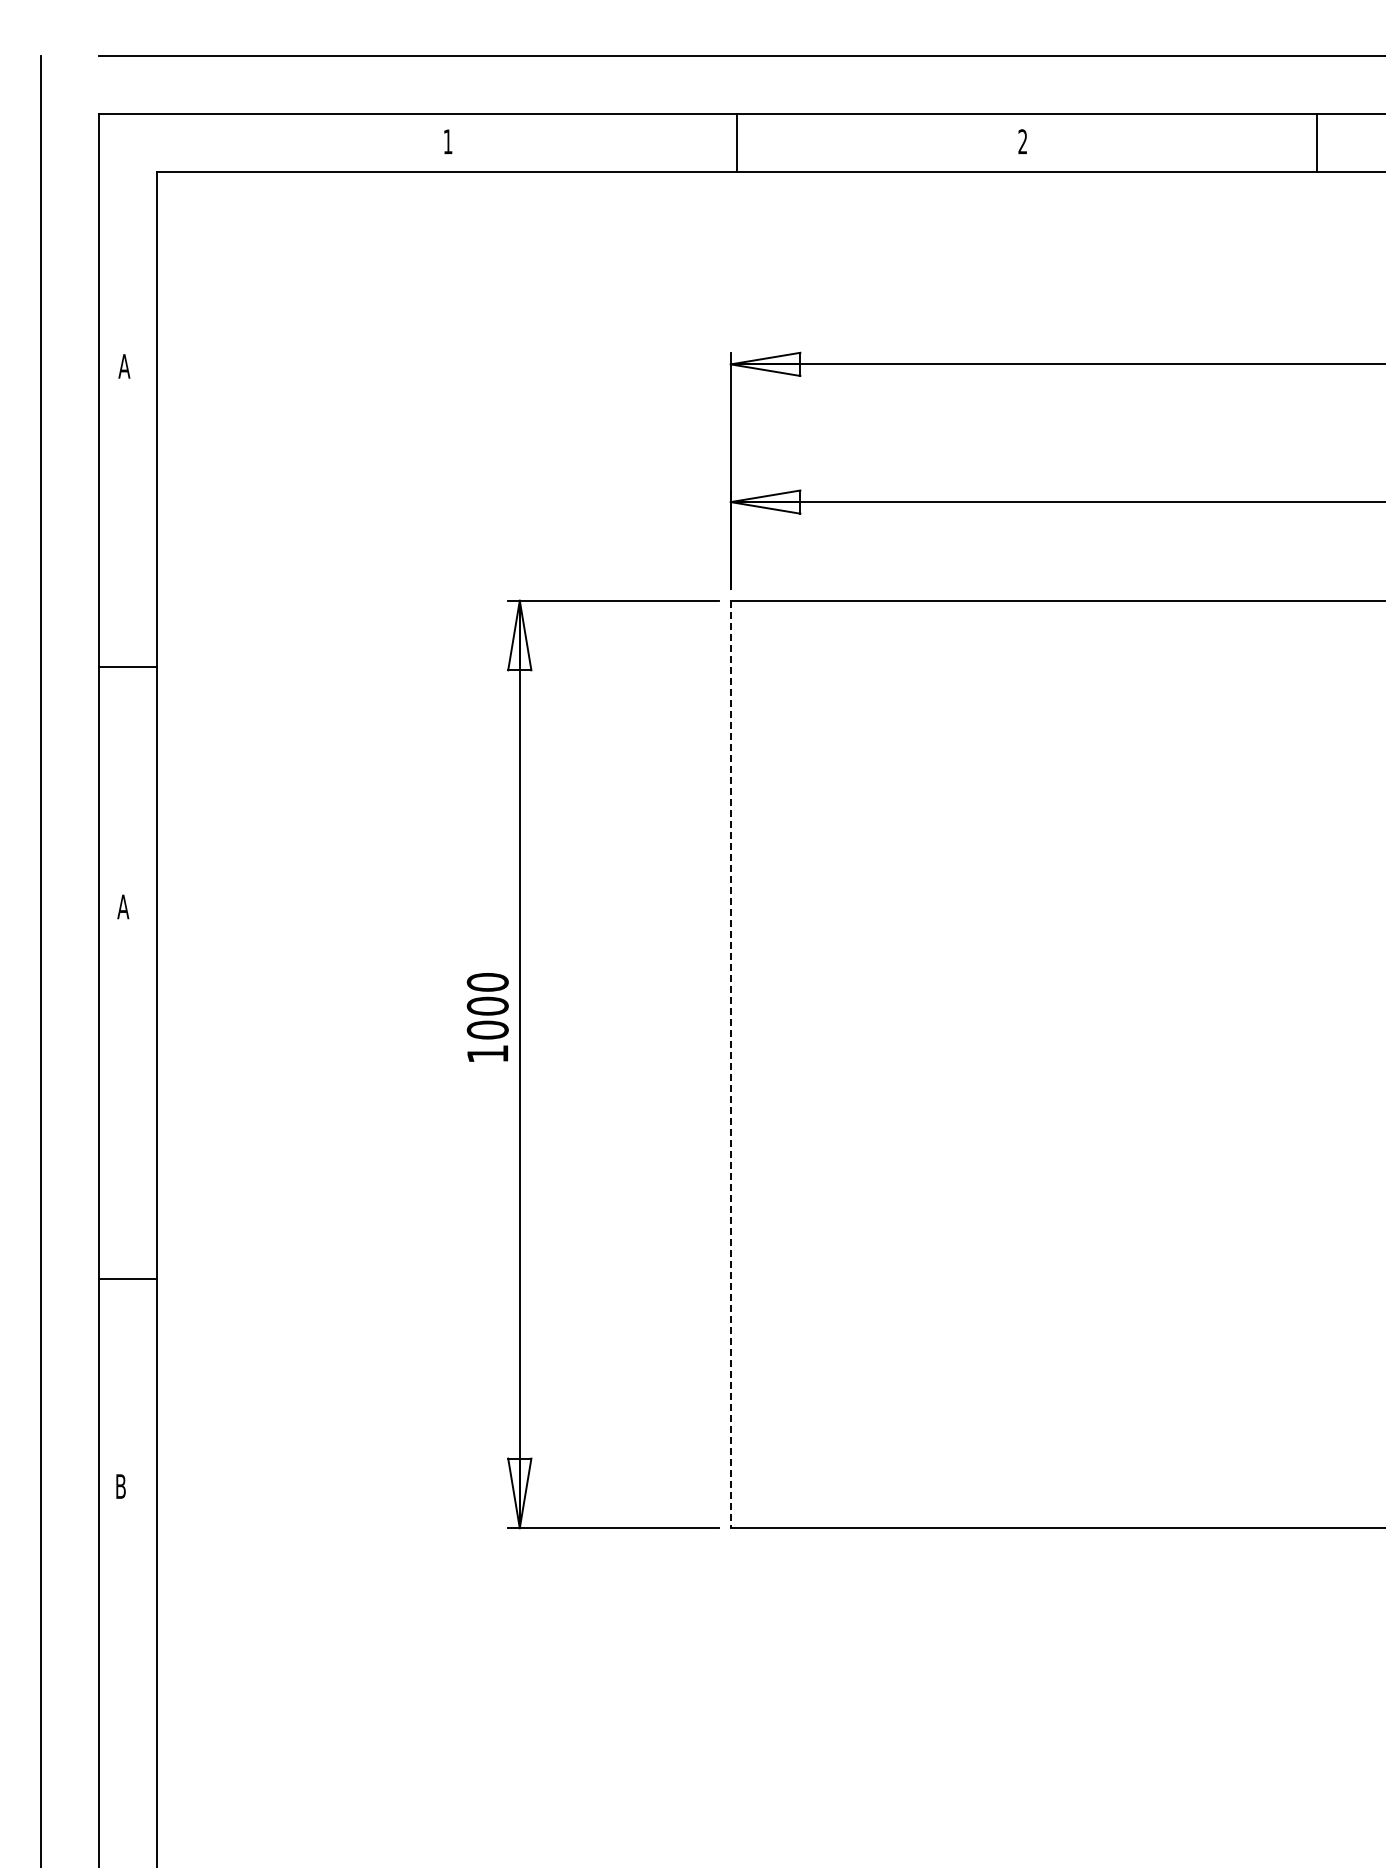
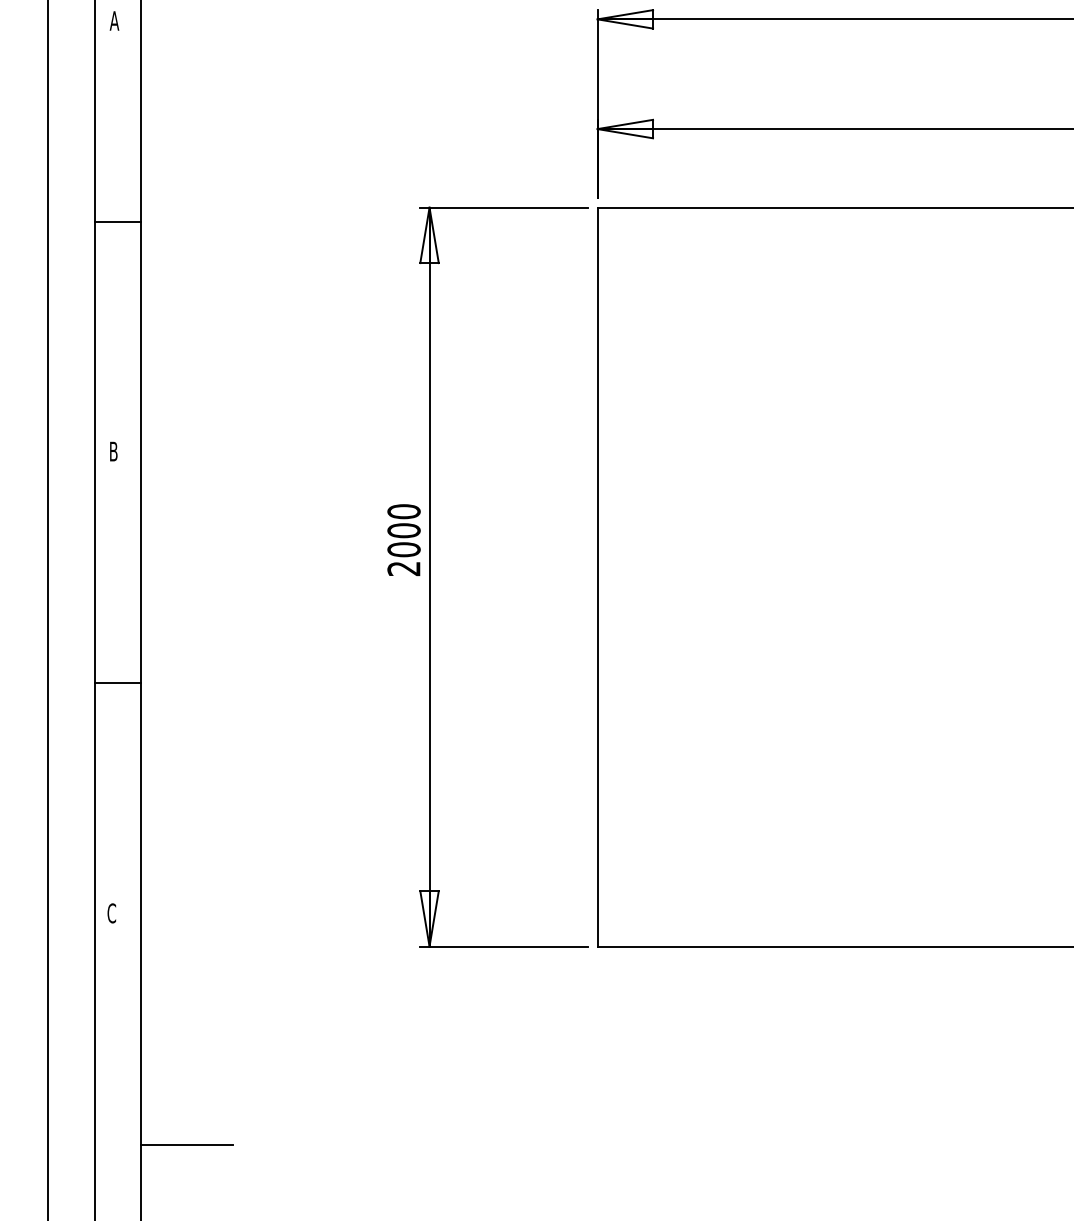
line: (128, 667) -> (117, 221), moved
text: (123, 906) -> (113, 451), A -> B
text: (487, 1054) -> (403, 569), 1000 -> 2000
line: (730, 1064) -> (597, 577), dashed -> solid
line: (128, 1278) -> (117, 683), moved
text: (120, 1486) -> (111, 913), B -> C
line: (215, 1777) -> (187, 1145), added

